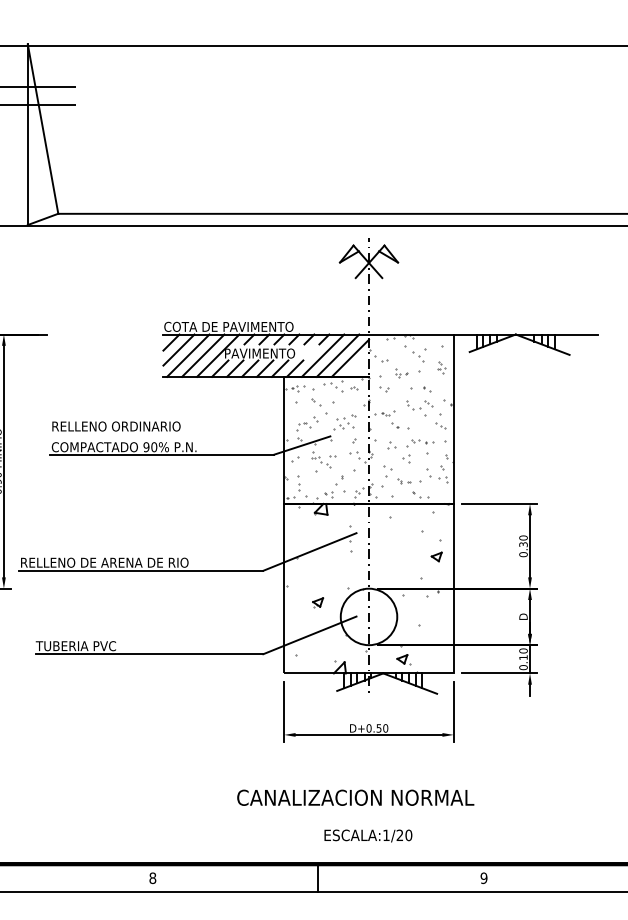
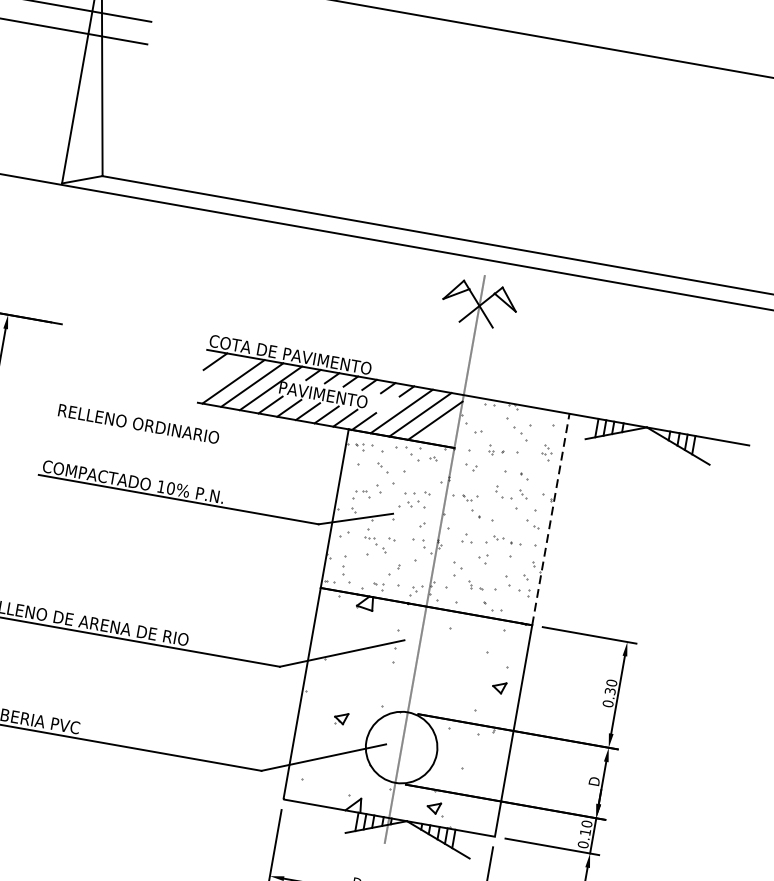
line: (178, 349) -> (222, 371), removed
line: (453, 419) -> (550, 519), solid -> dashed
text: (116, 426) -> (138, 424), moved
text: (146, 447) -> (161, 487), 90% -> 10%

